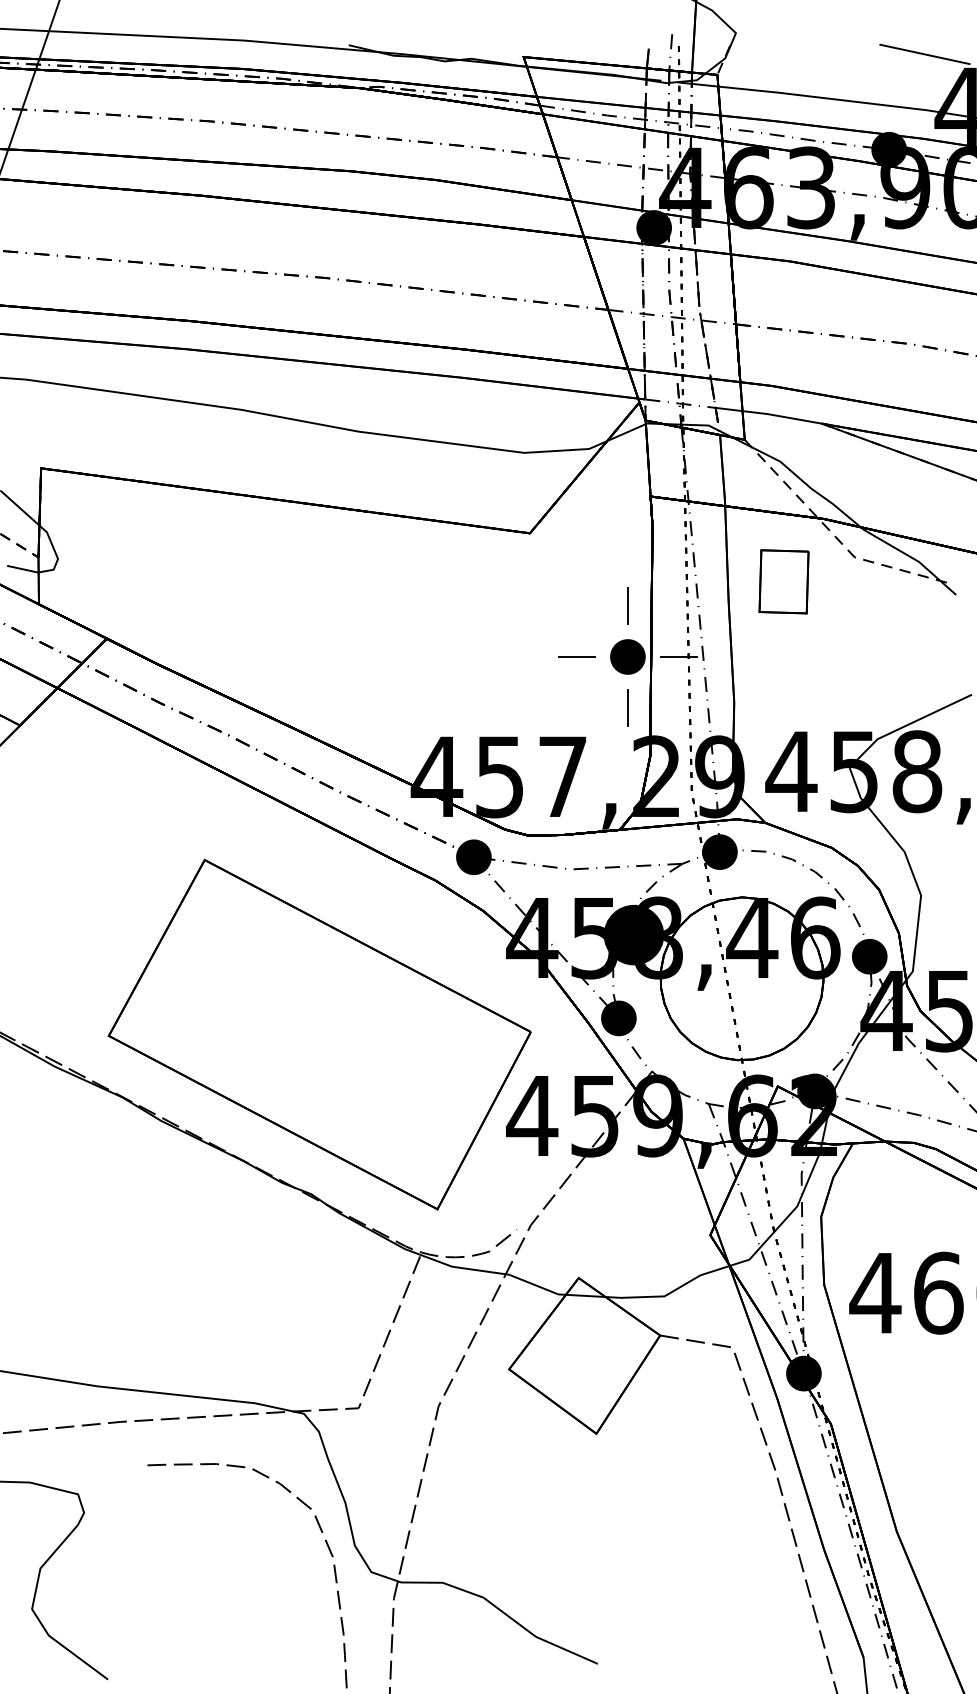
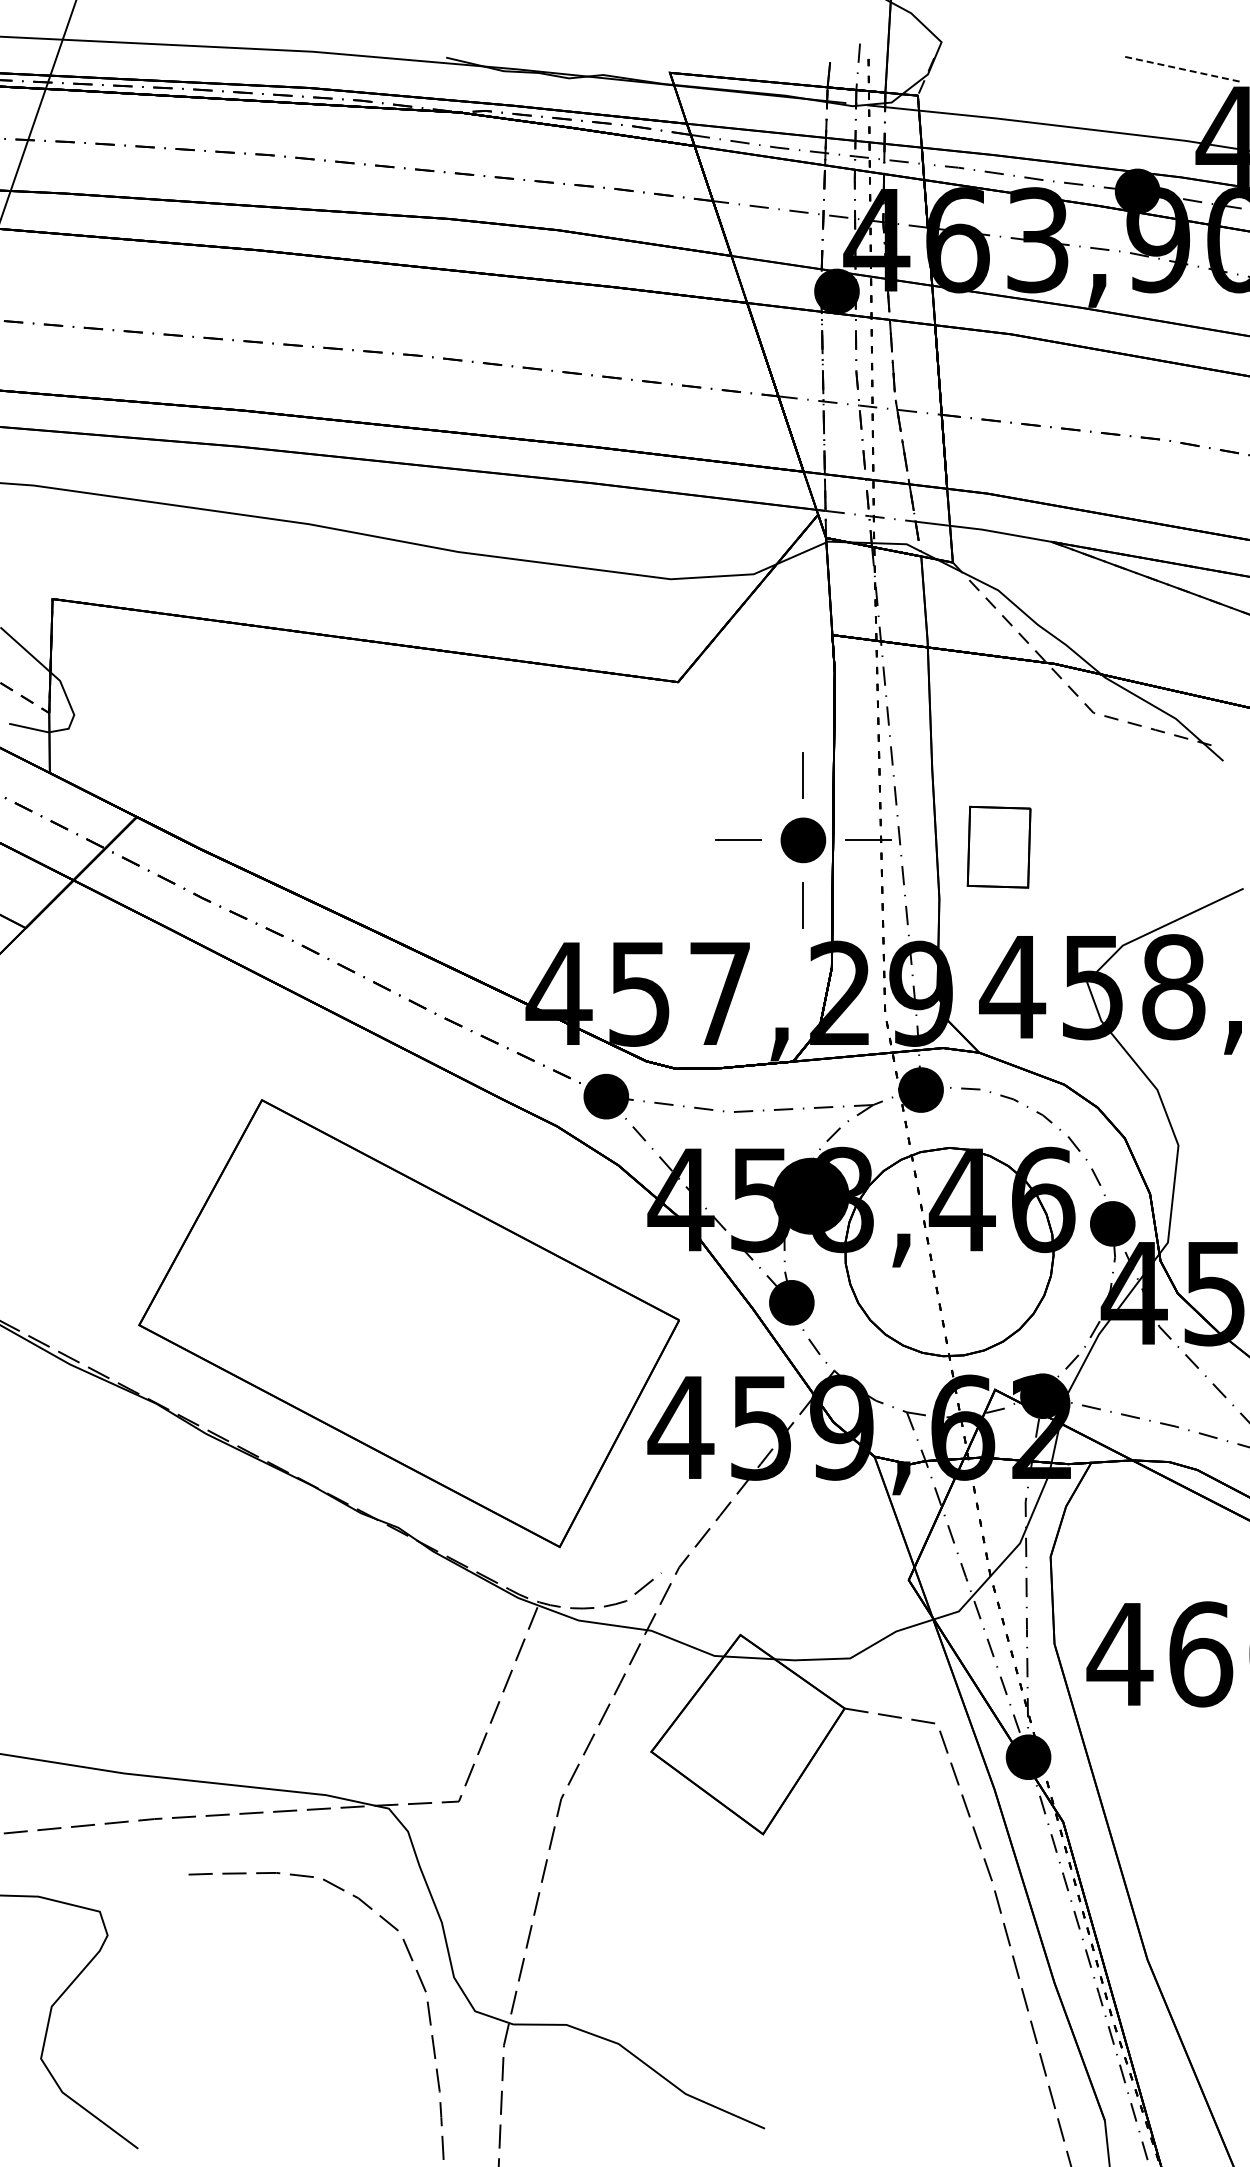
line: (925, 54) -> (1183, 69), solid -> dashed
part: (783, 581) -> (998, 846), moved

